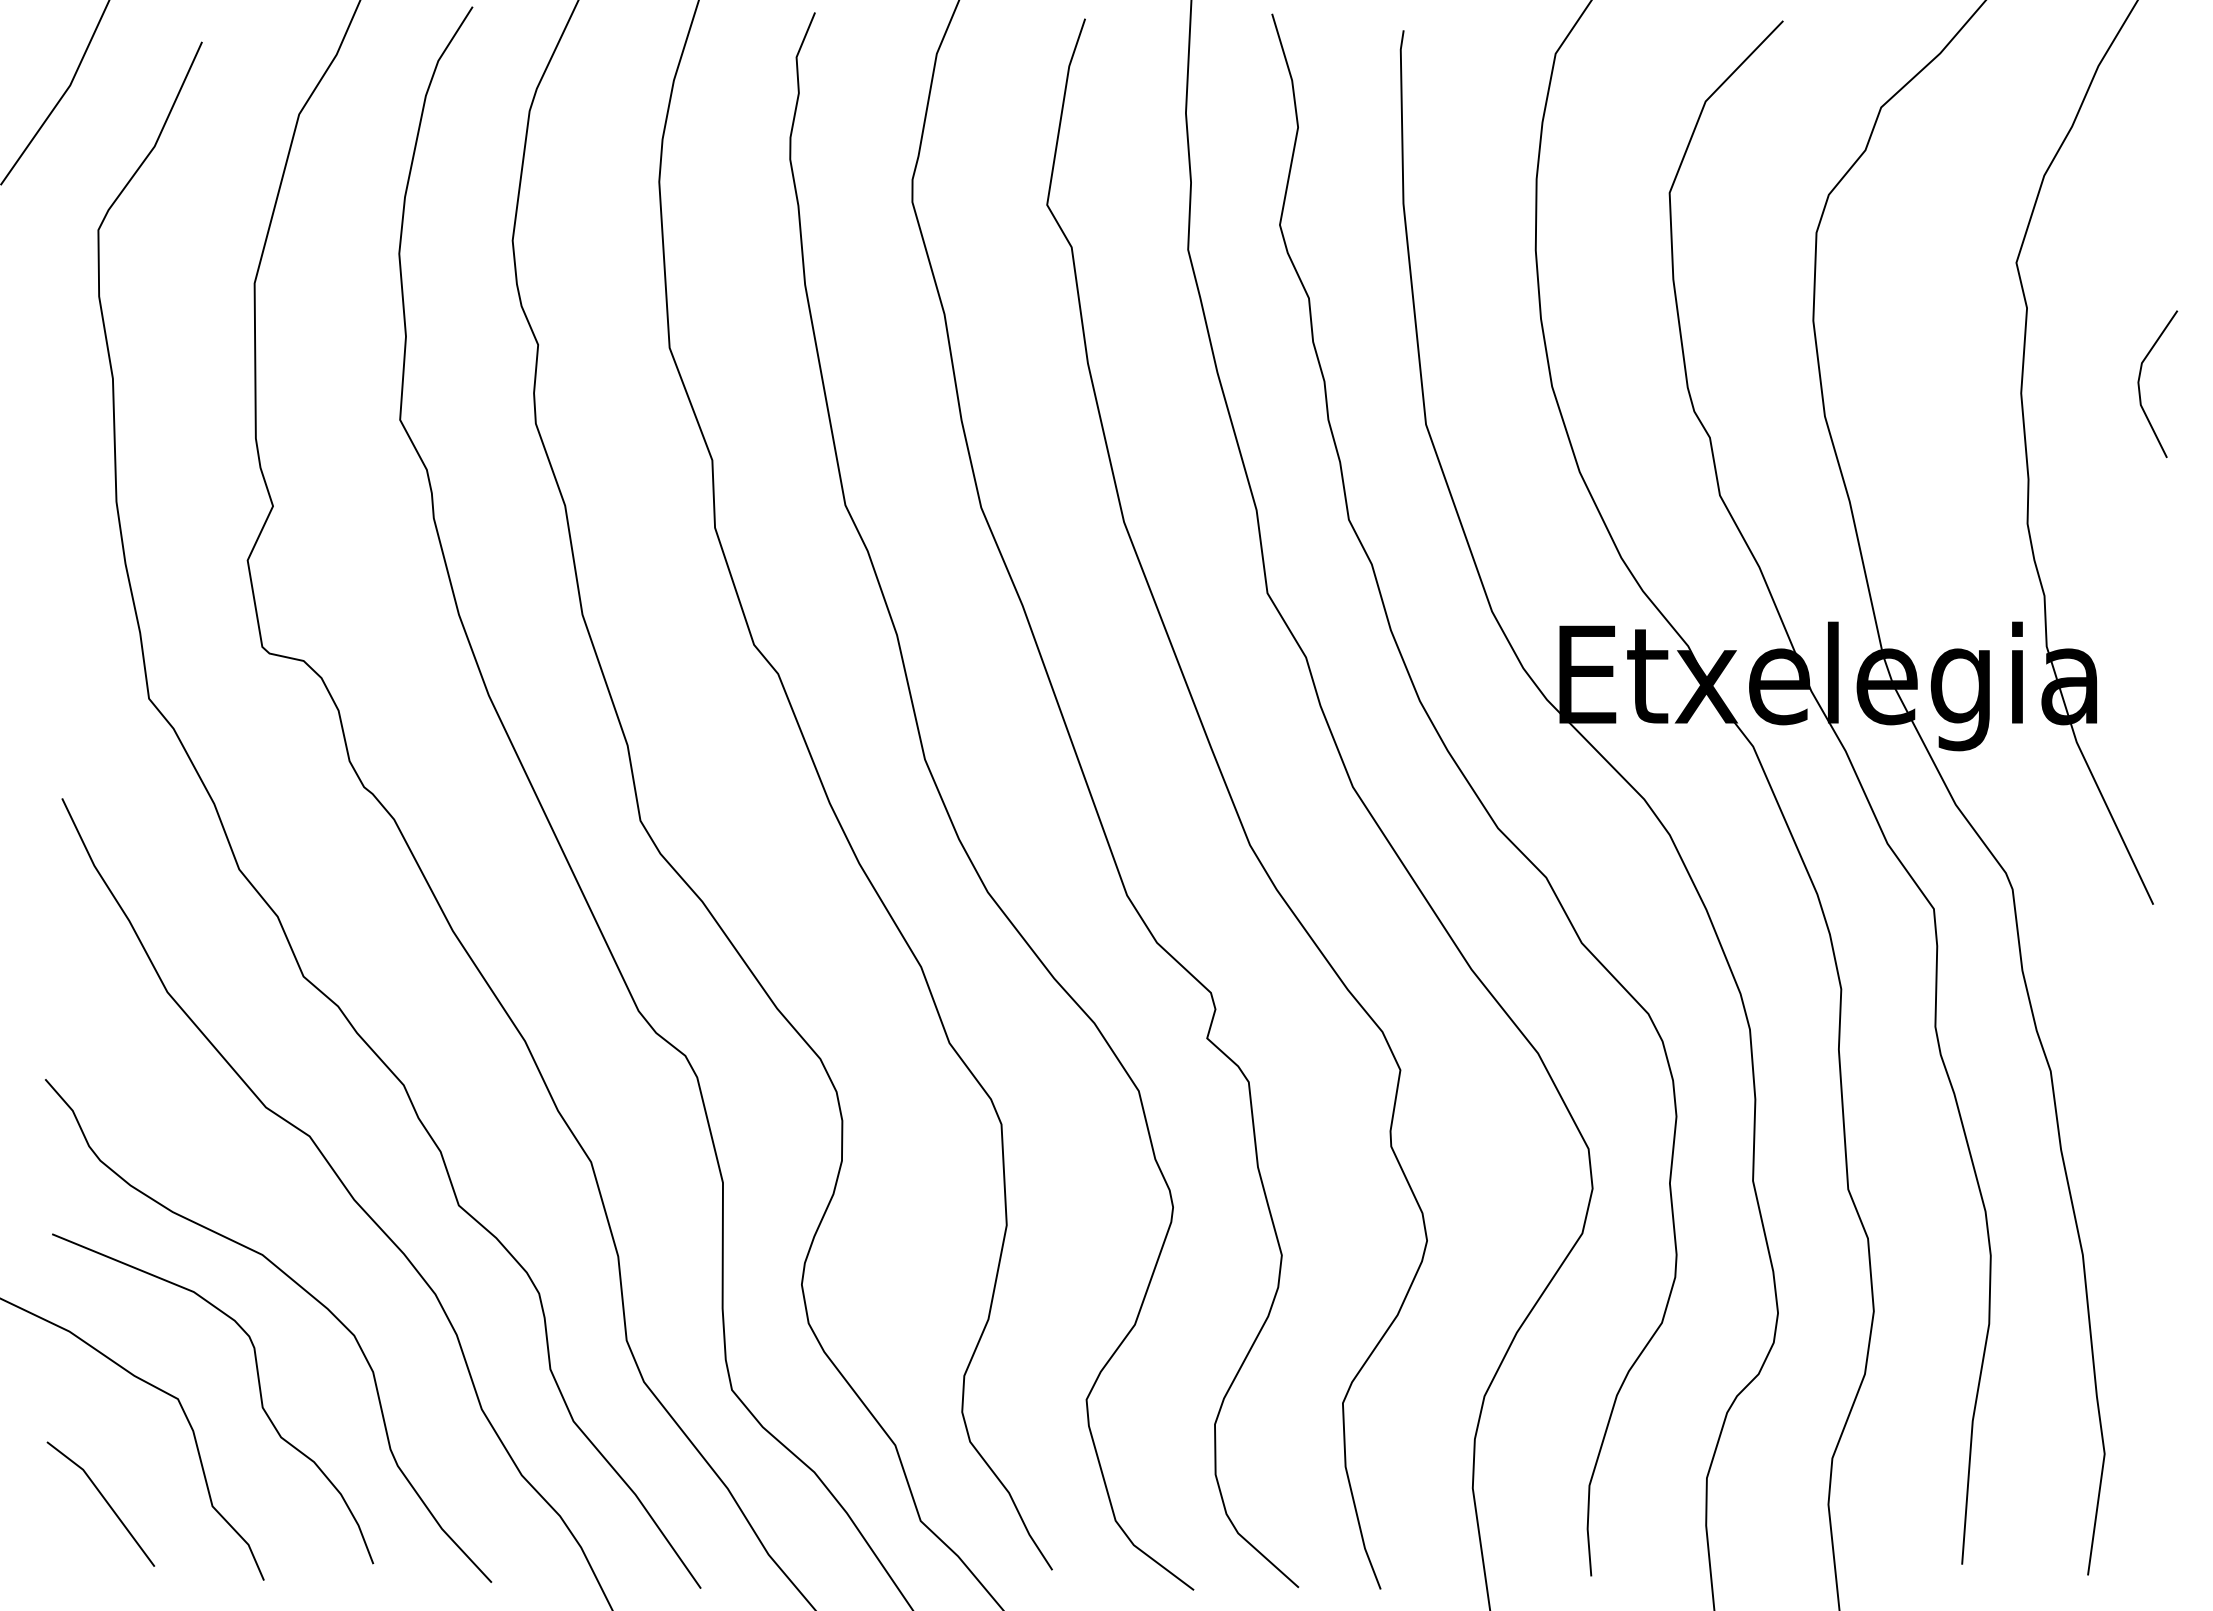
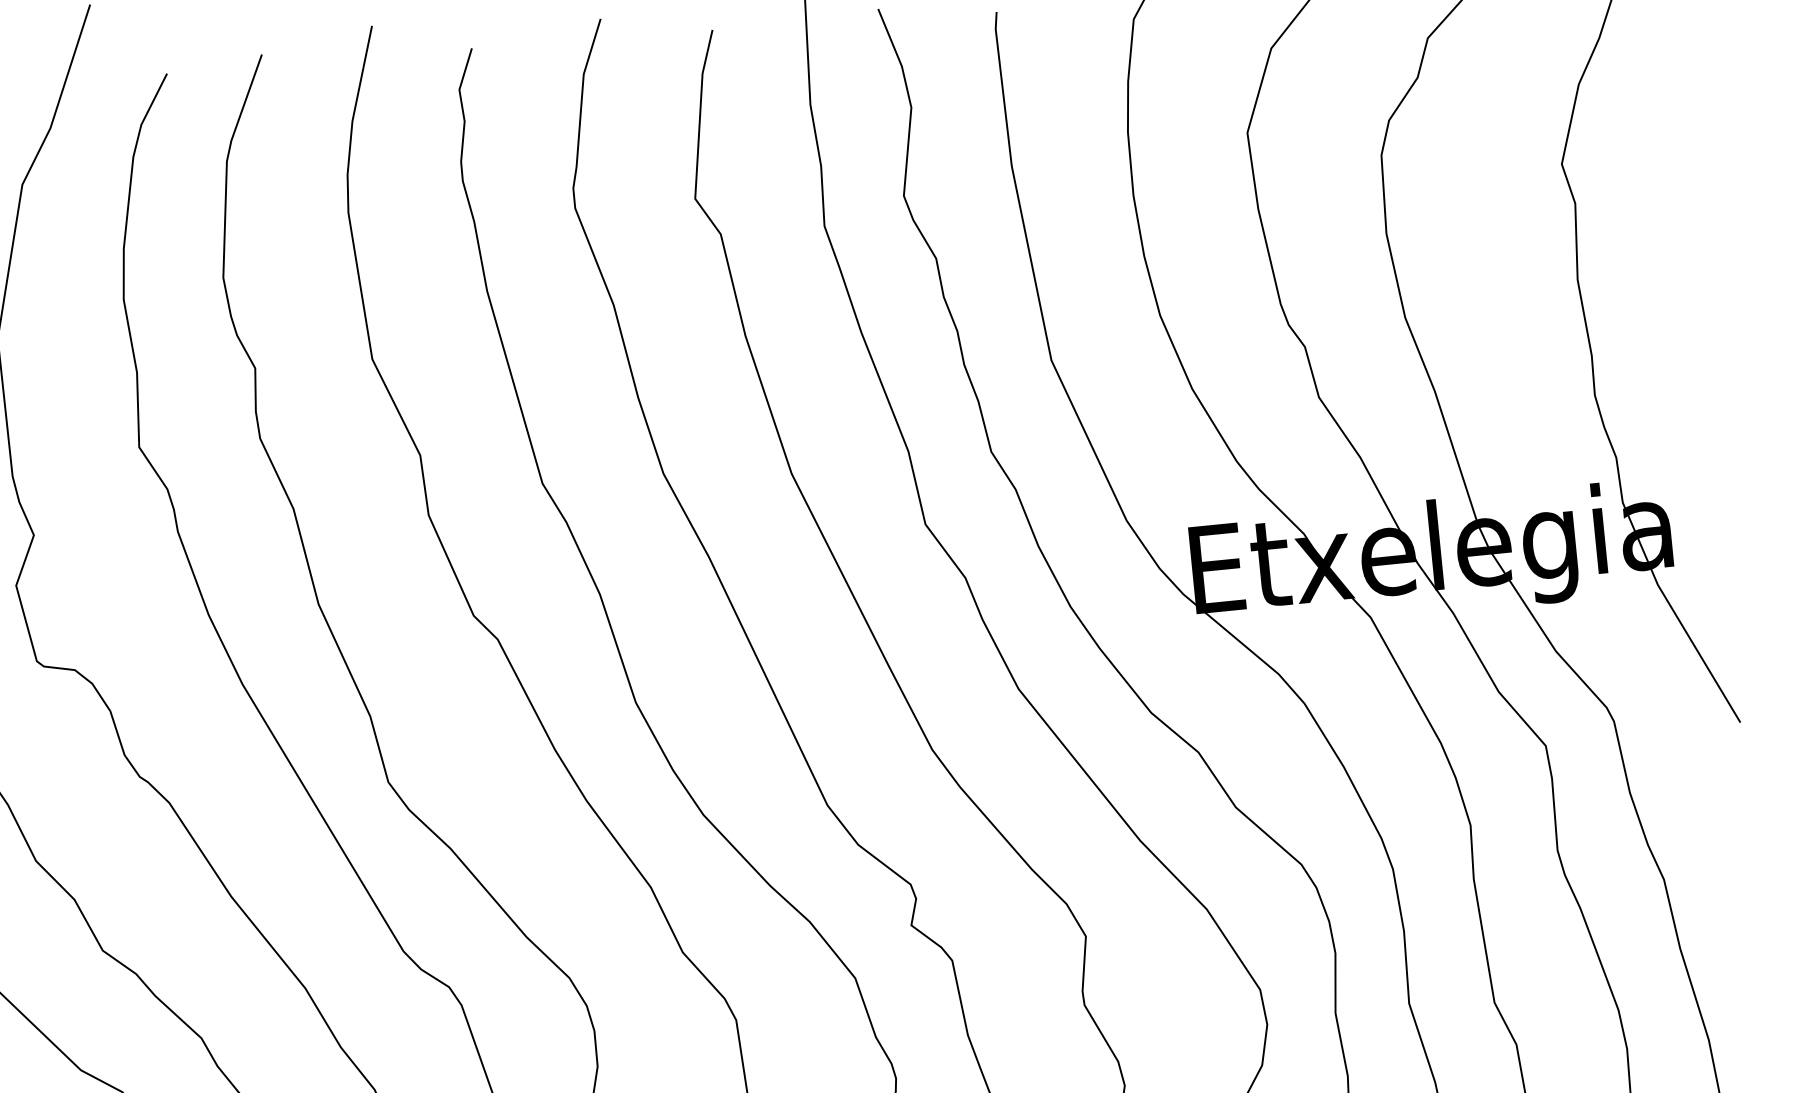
line: (2140, 389) -> (1683, 265), removed

